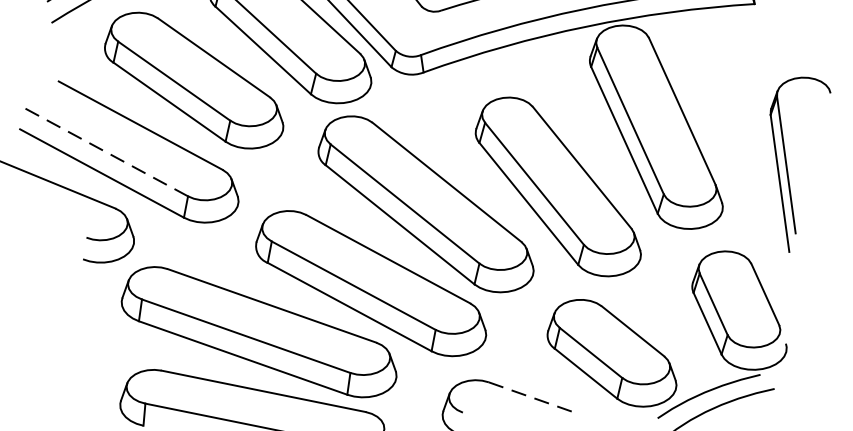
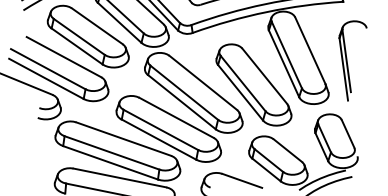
line: (104, 150) -> (47, 68), dashed -> solid
part: (799, 163) -> (352, 60), moved
line: (533, 399) -> (242, 181), dashed -> solid

